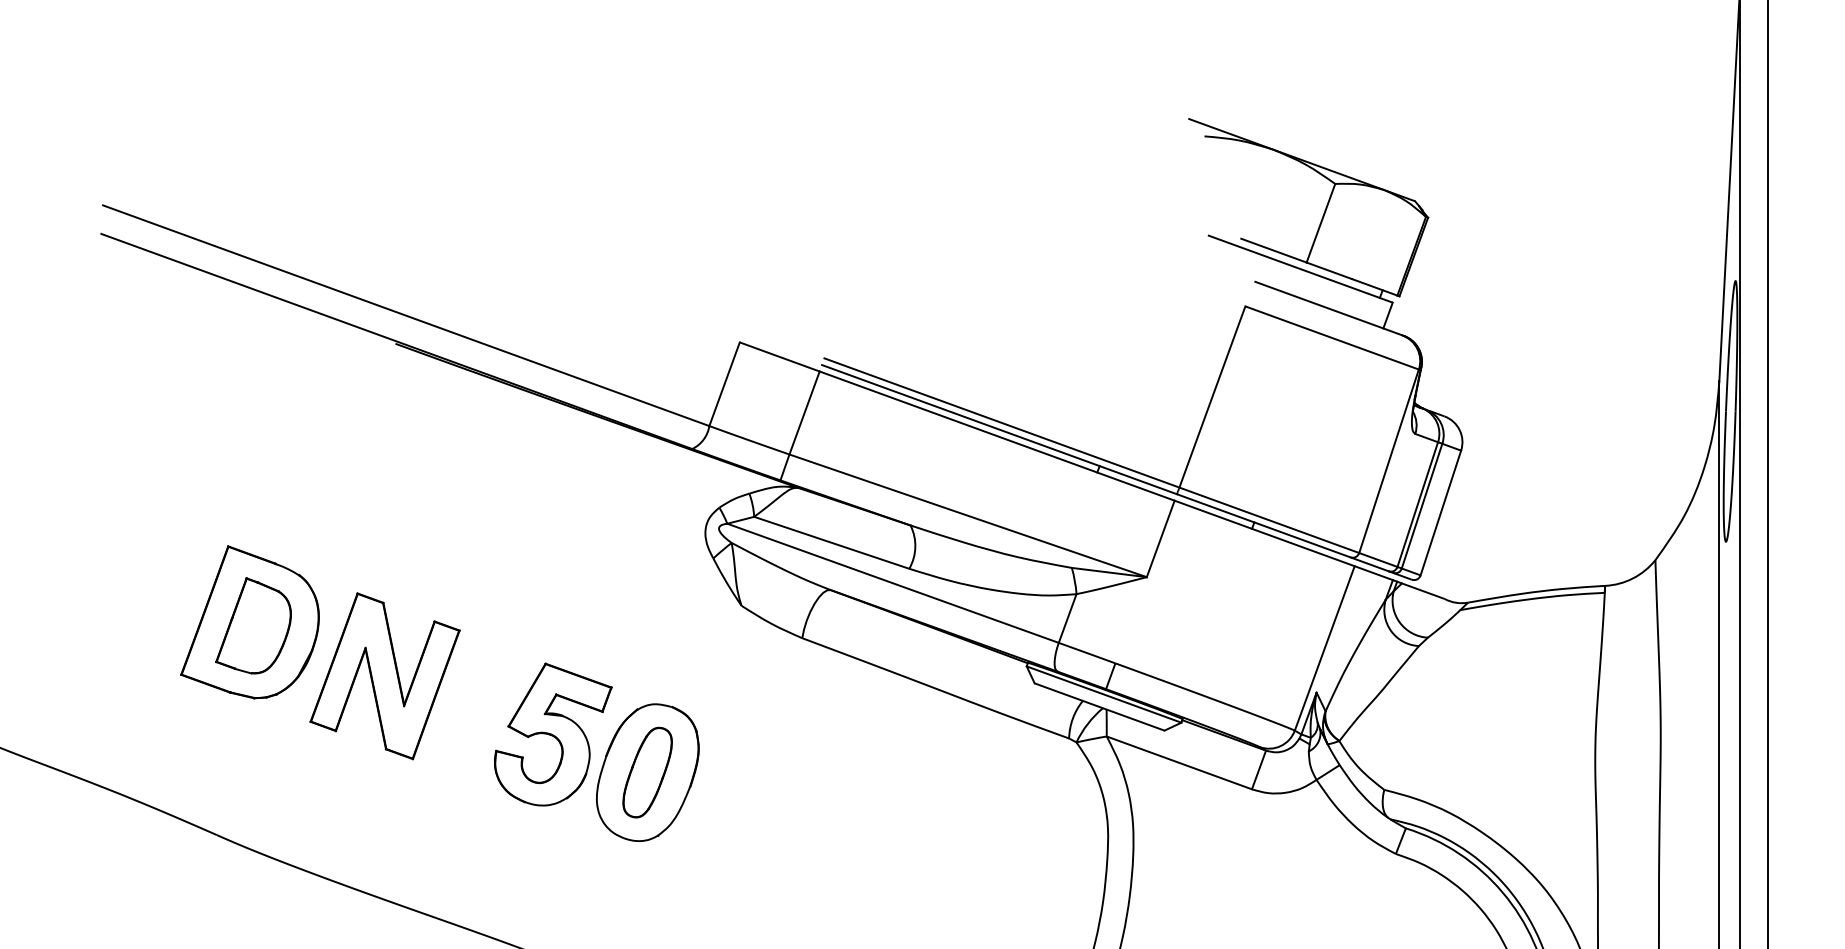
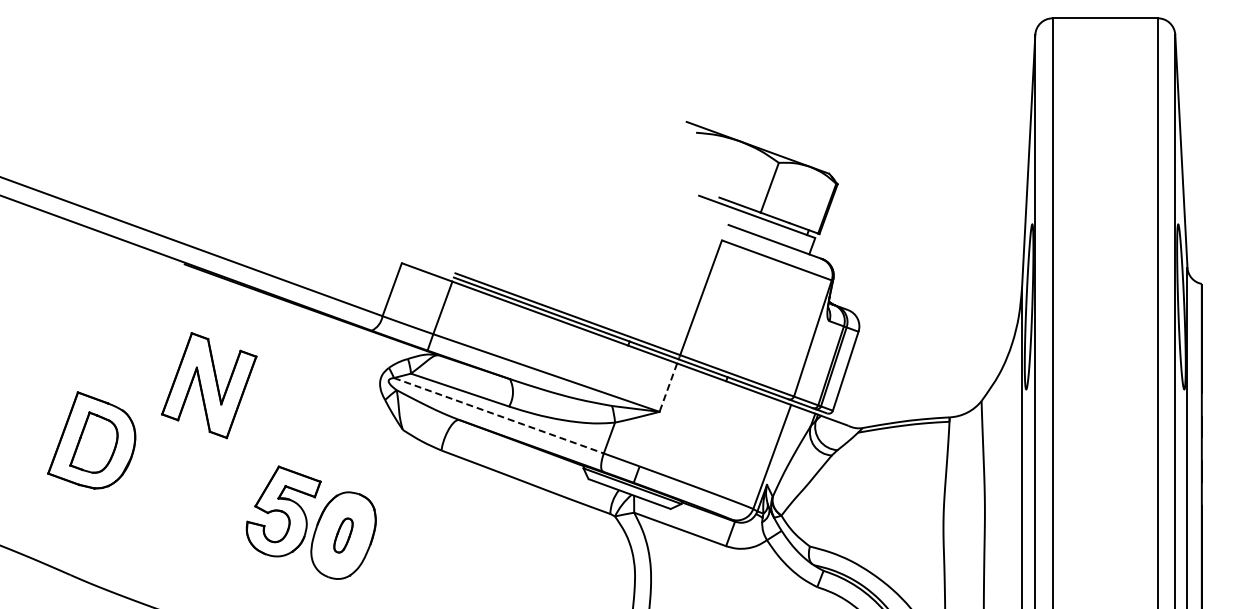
line: (1160, 538) -> (668, 387), solid -> dashed
line: (892, 582) -> (498, 415), solid -> dashed
part: (385, 676) -> (209, 385), moved
part: (647, 772) -> (343, 535), size x0.6

